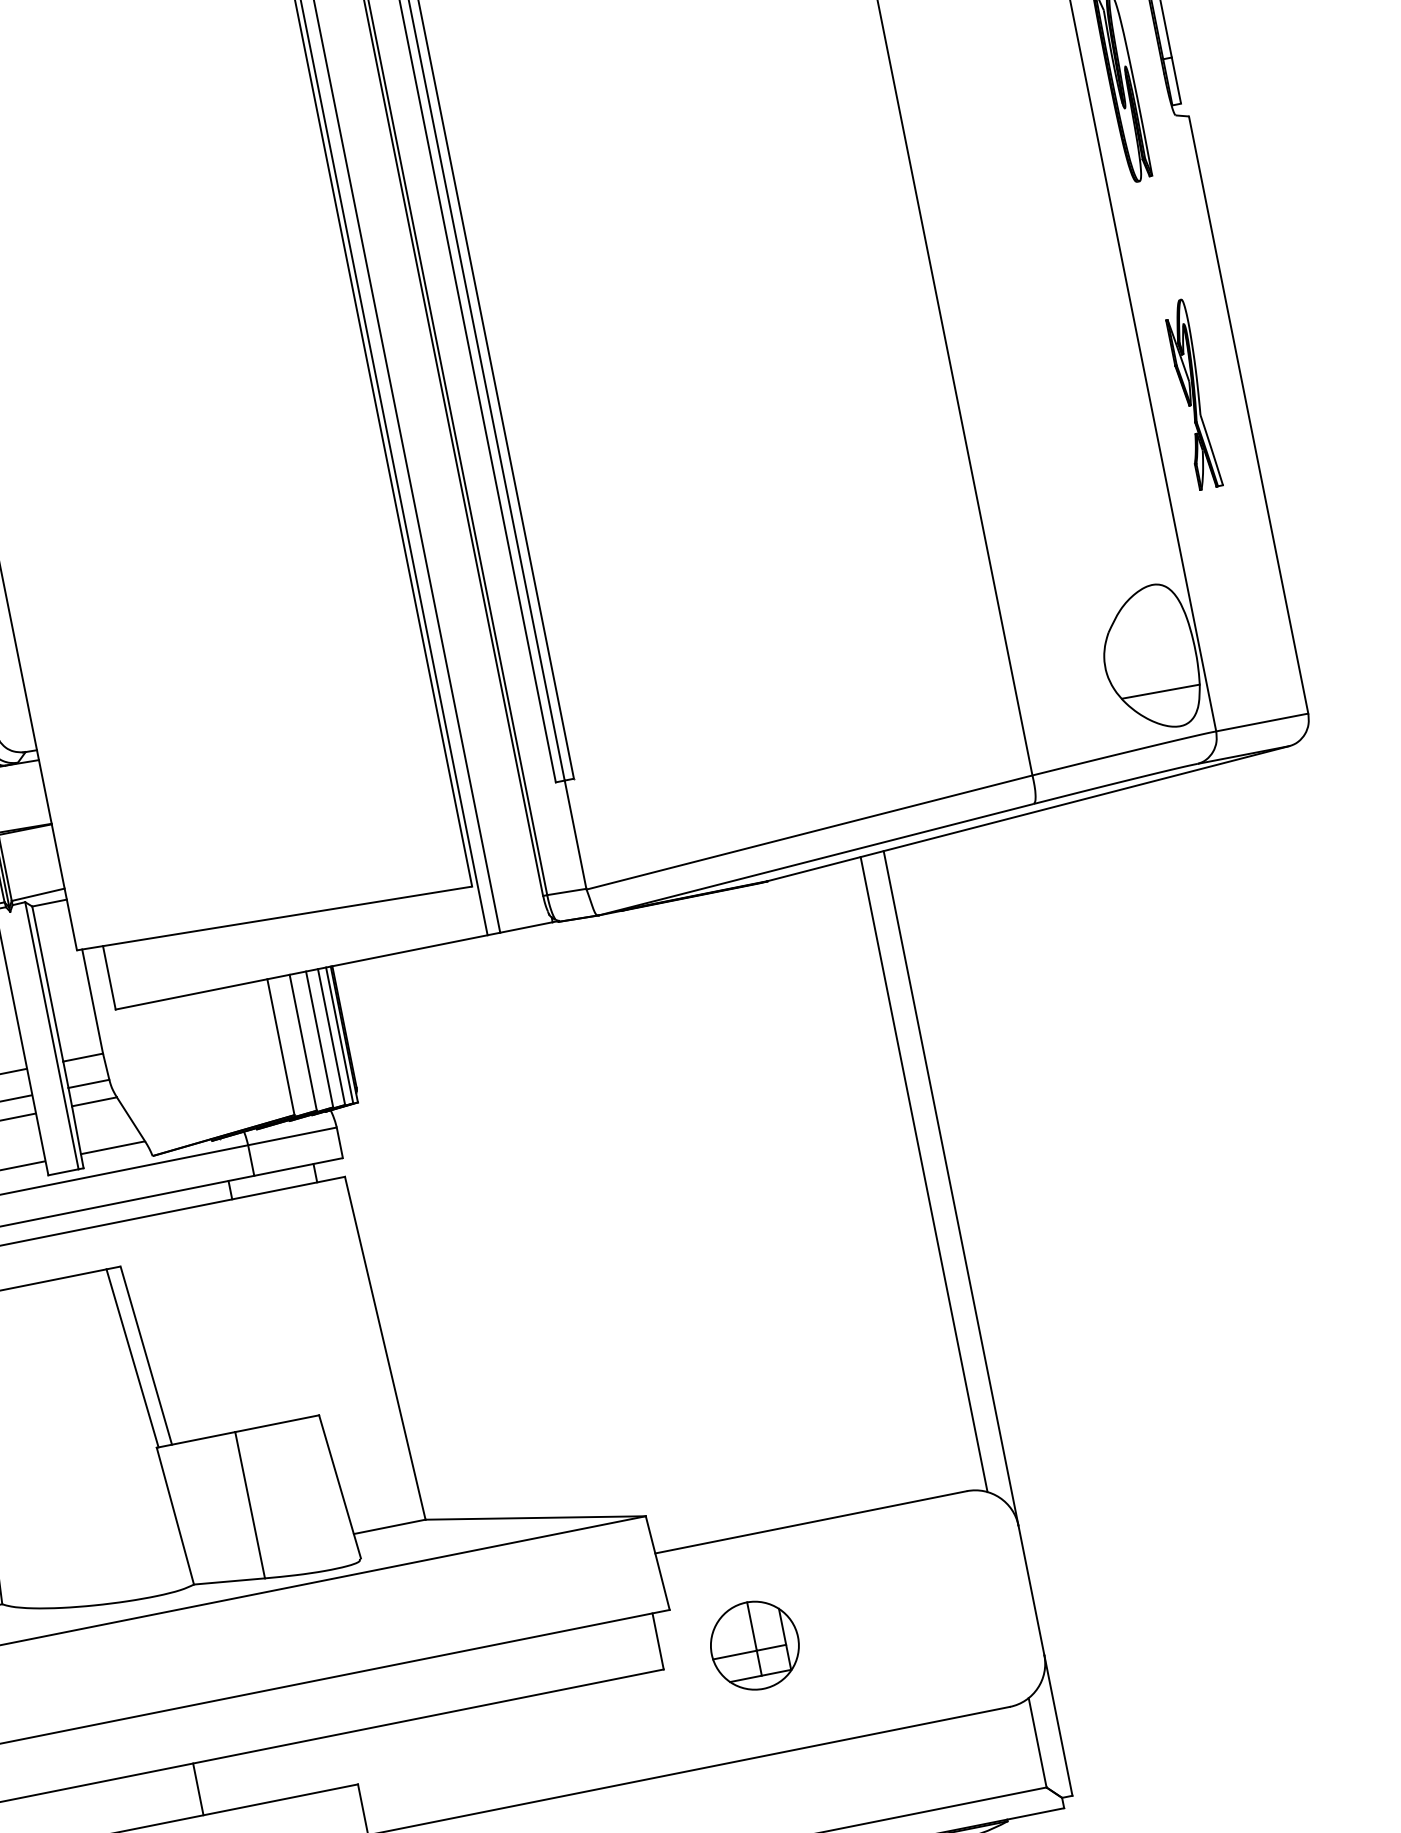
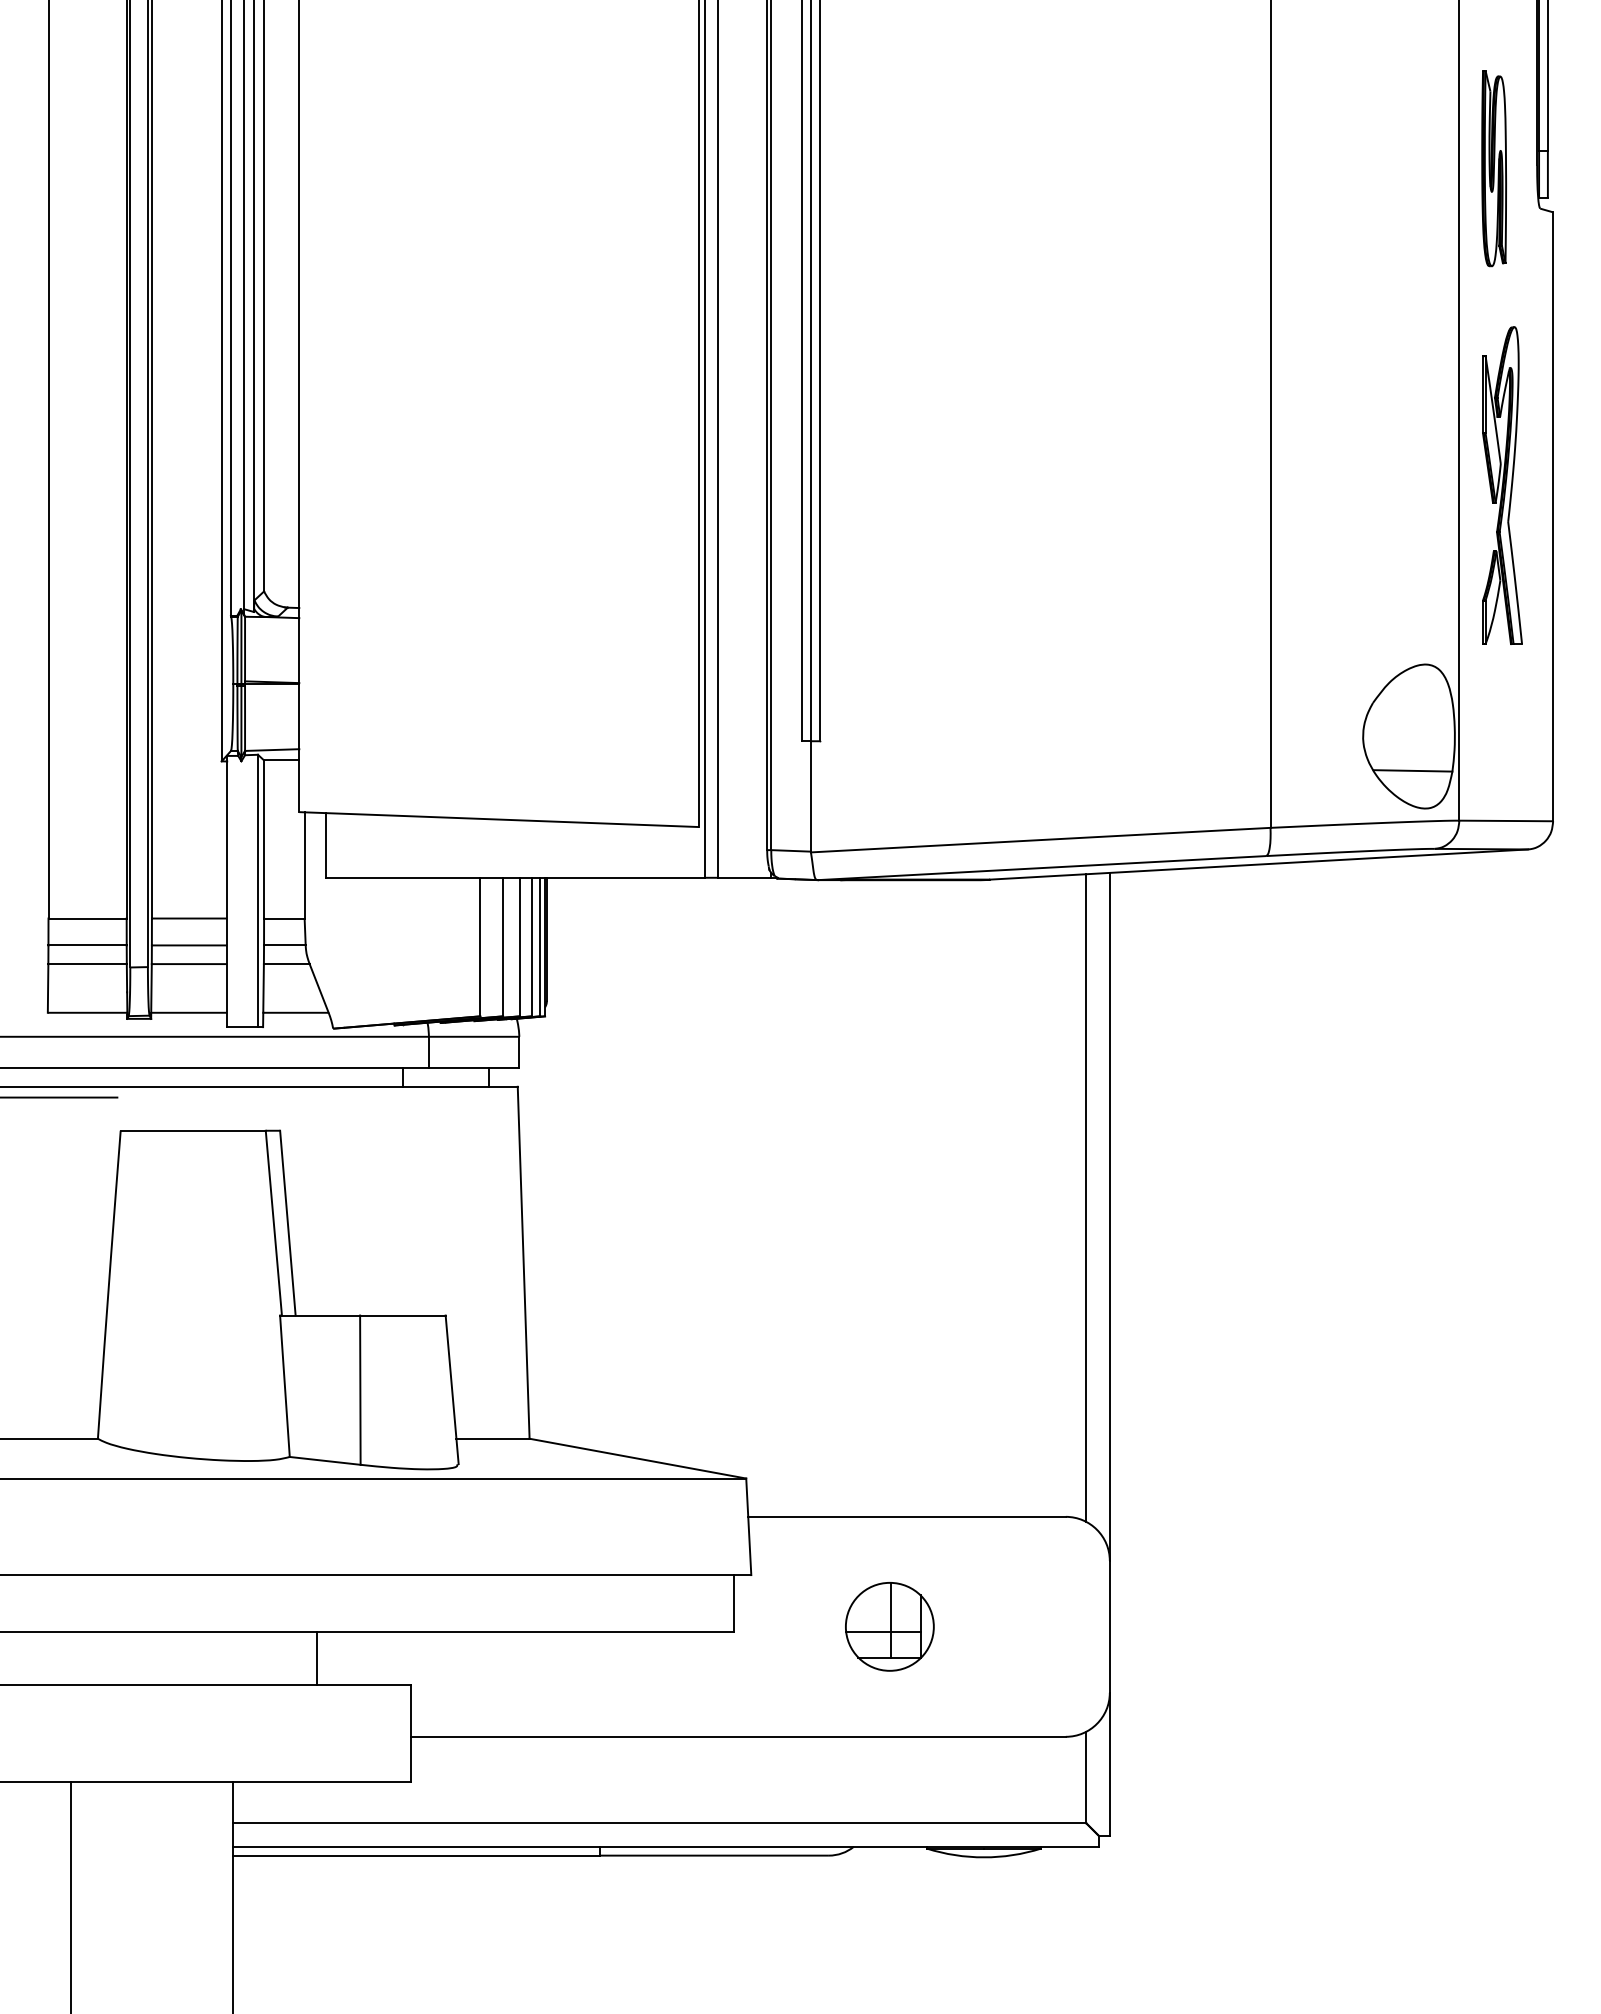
part: (1192, 394) -> (1502, 485), size x1.67
part: (754, 1645) -> (889, 1626), moved
line: (197, 1789) -> (316, 1658), moved

